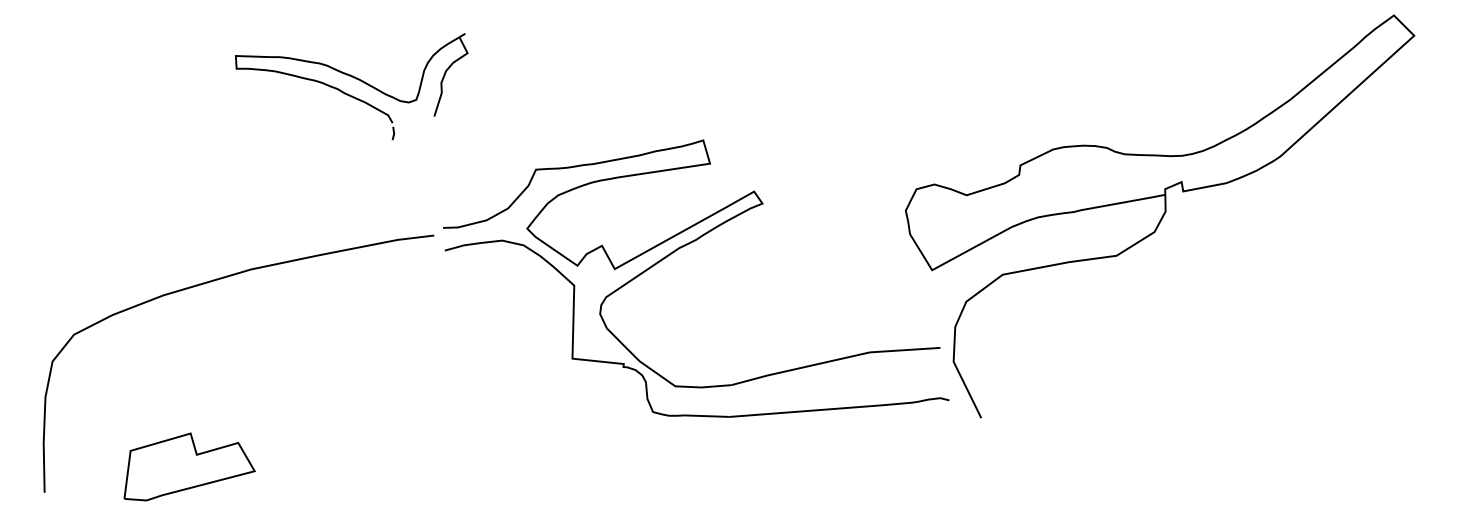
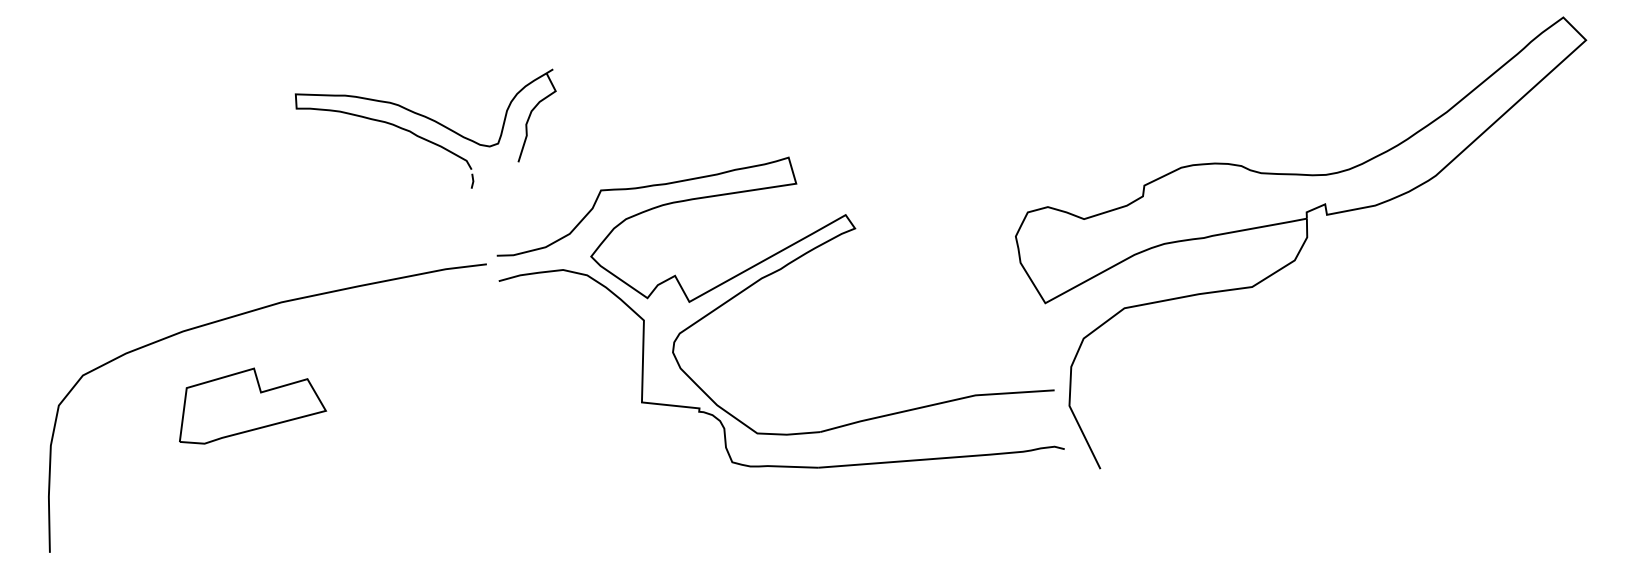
part: (347, 93) -> (421, 136), moved
part: (189, 466) -> (252, 405), moved

